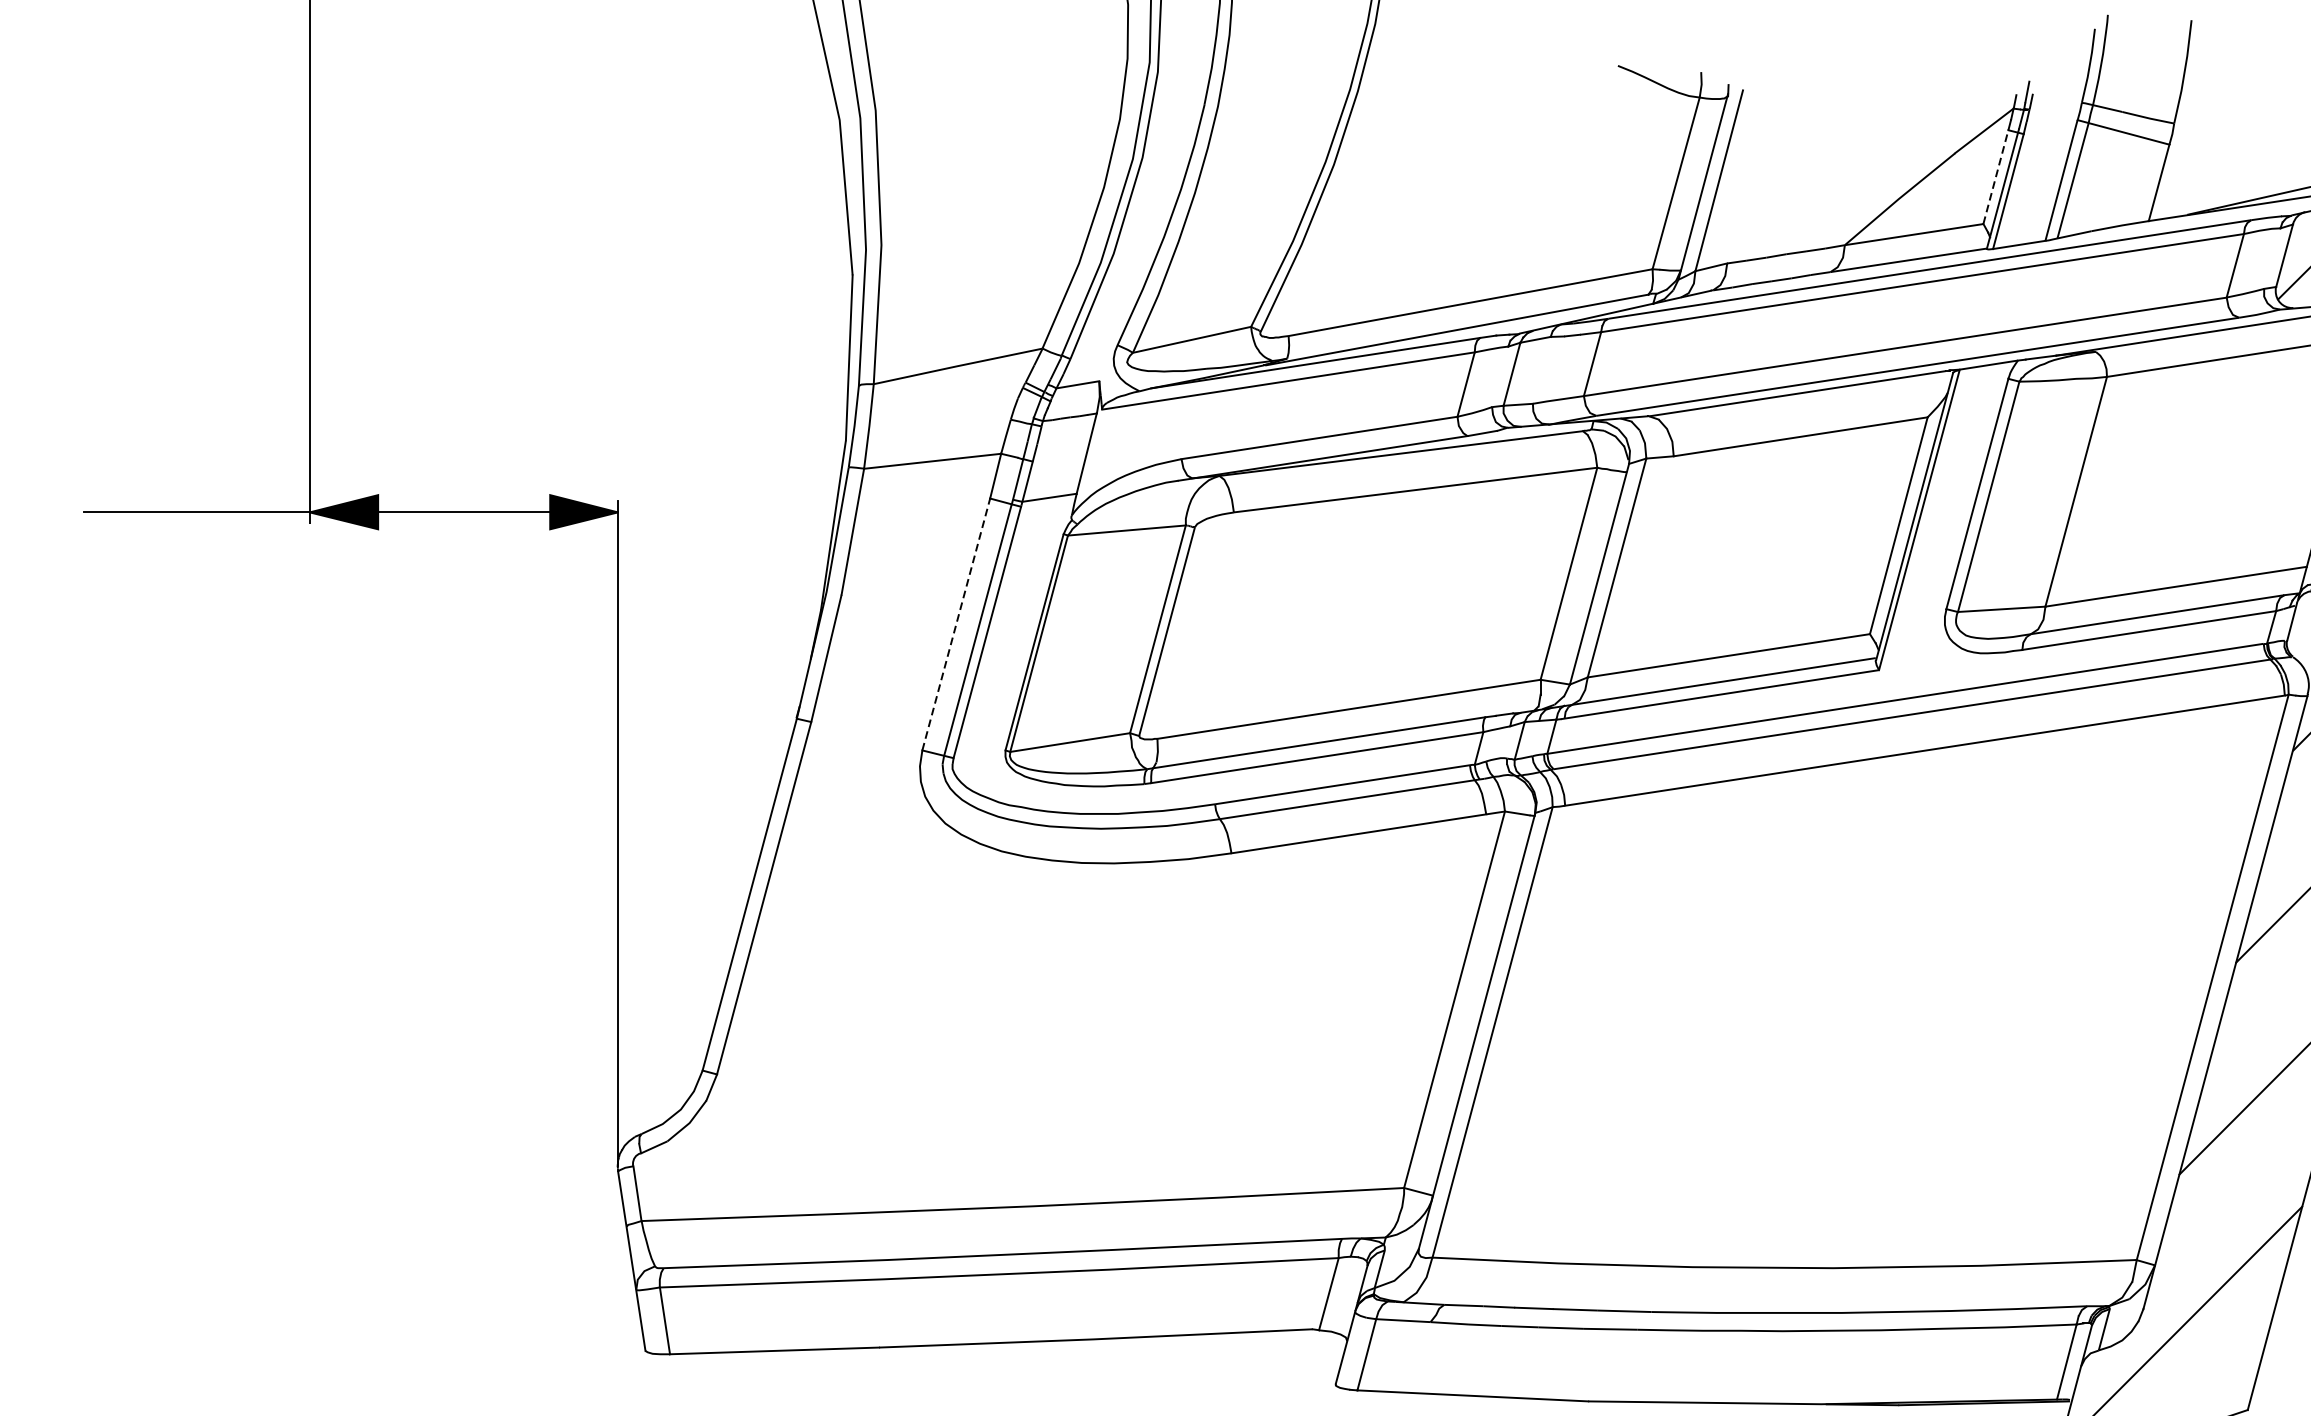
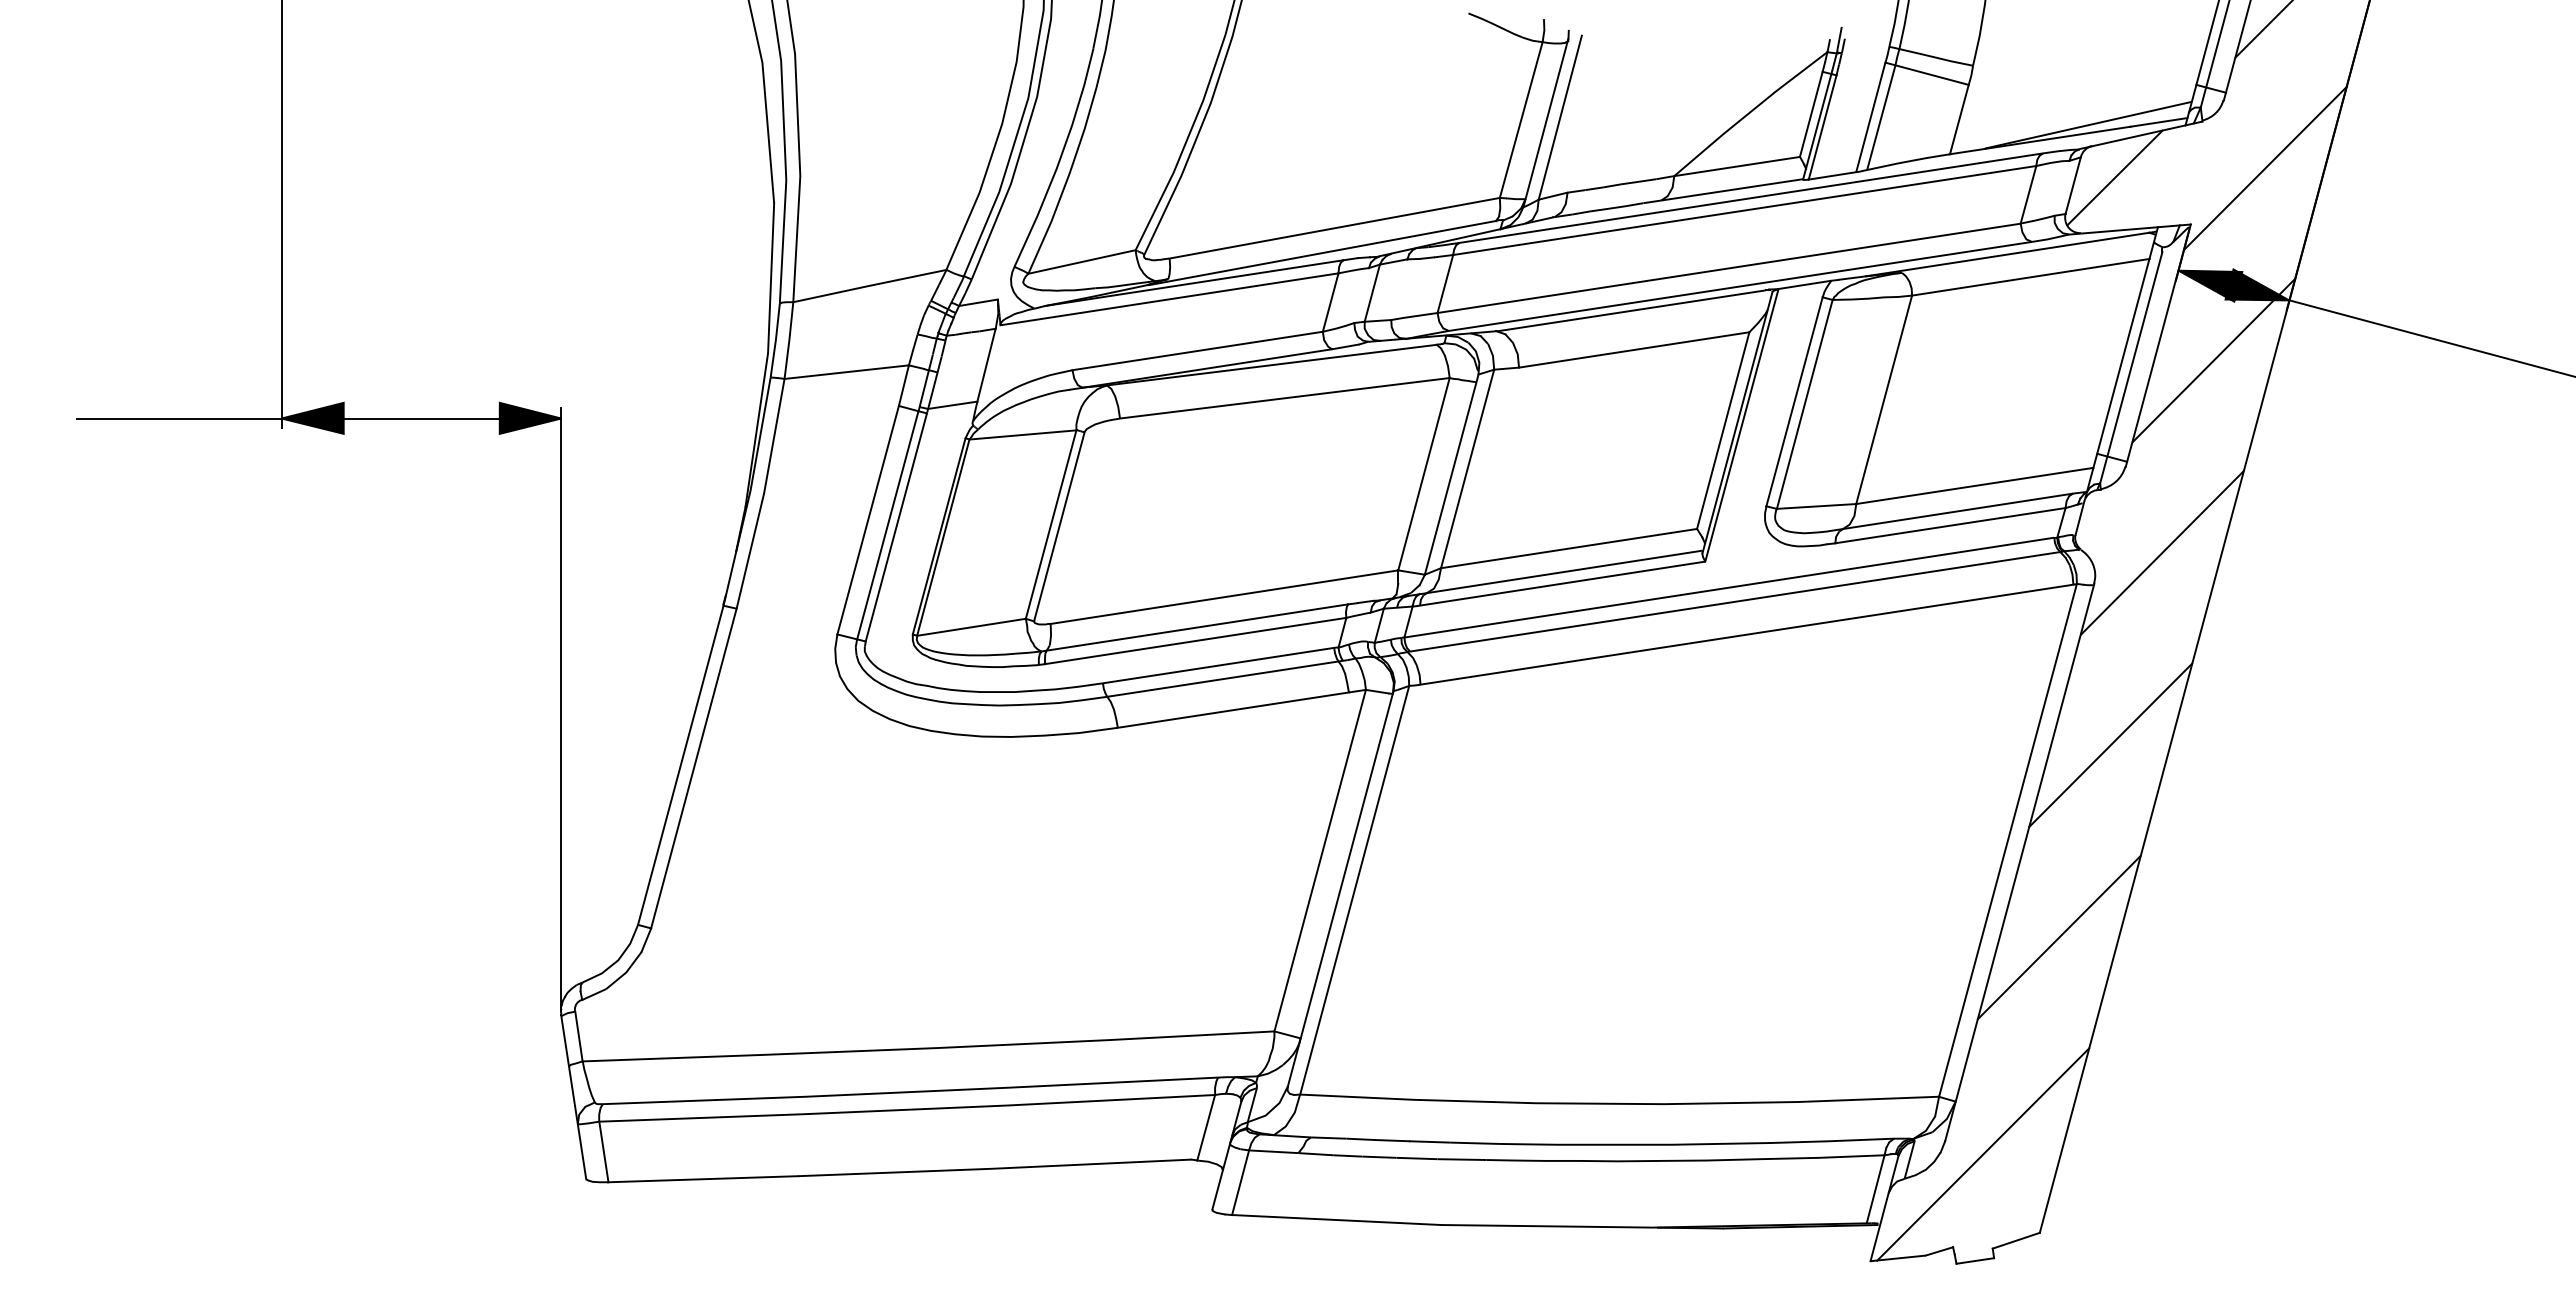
line: (1996, 177) -> (1811, 114), dashed -> solid
line: (956, 623) -> (868, 519), dashed -> solid

